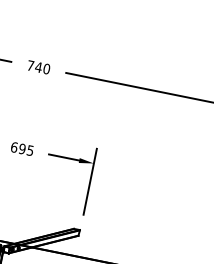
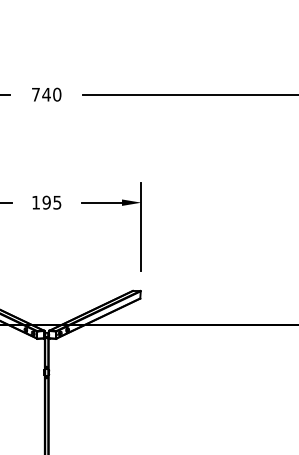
text: (14, 147) -> (36, 202), 695 -> 195

